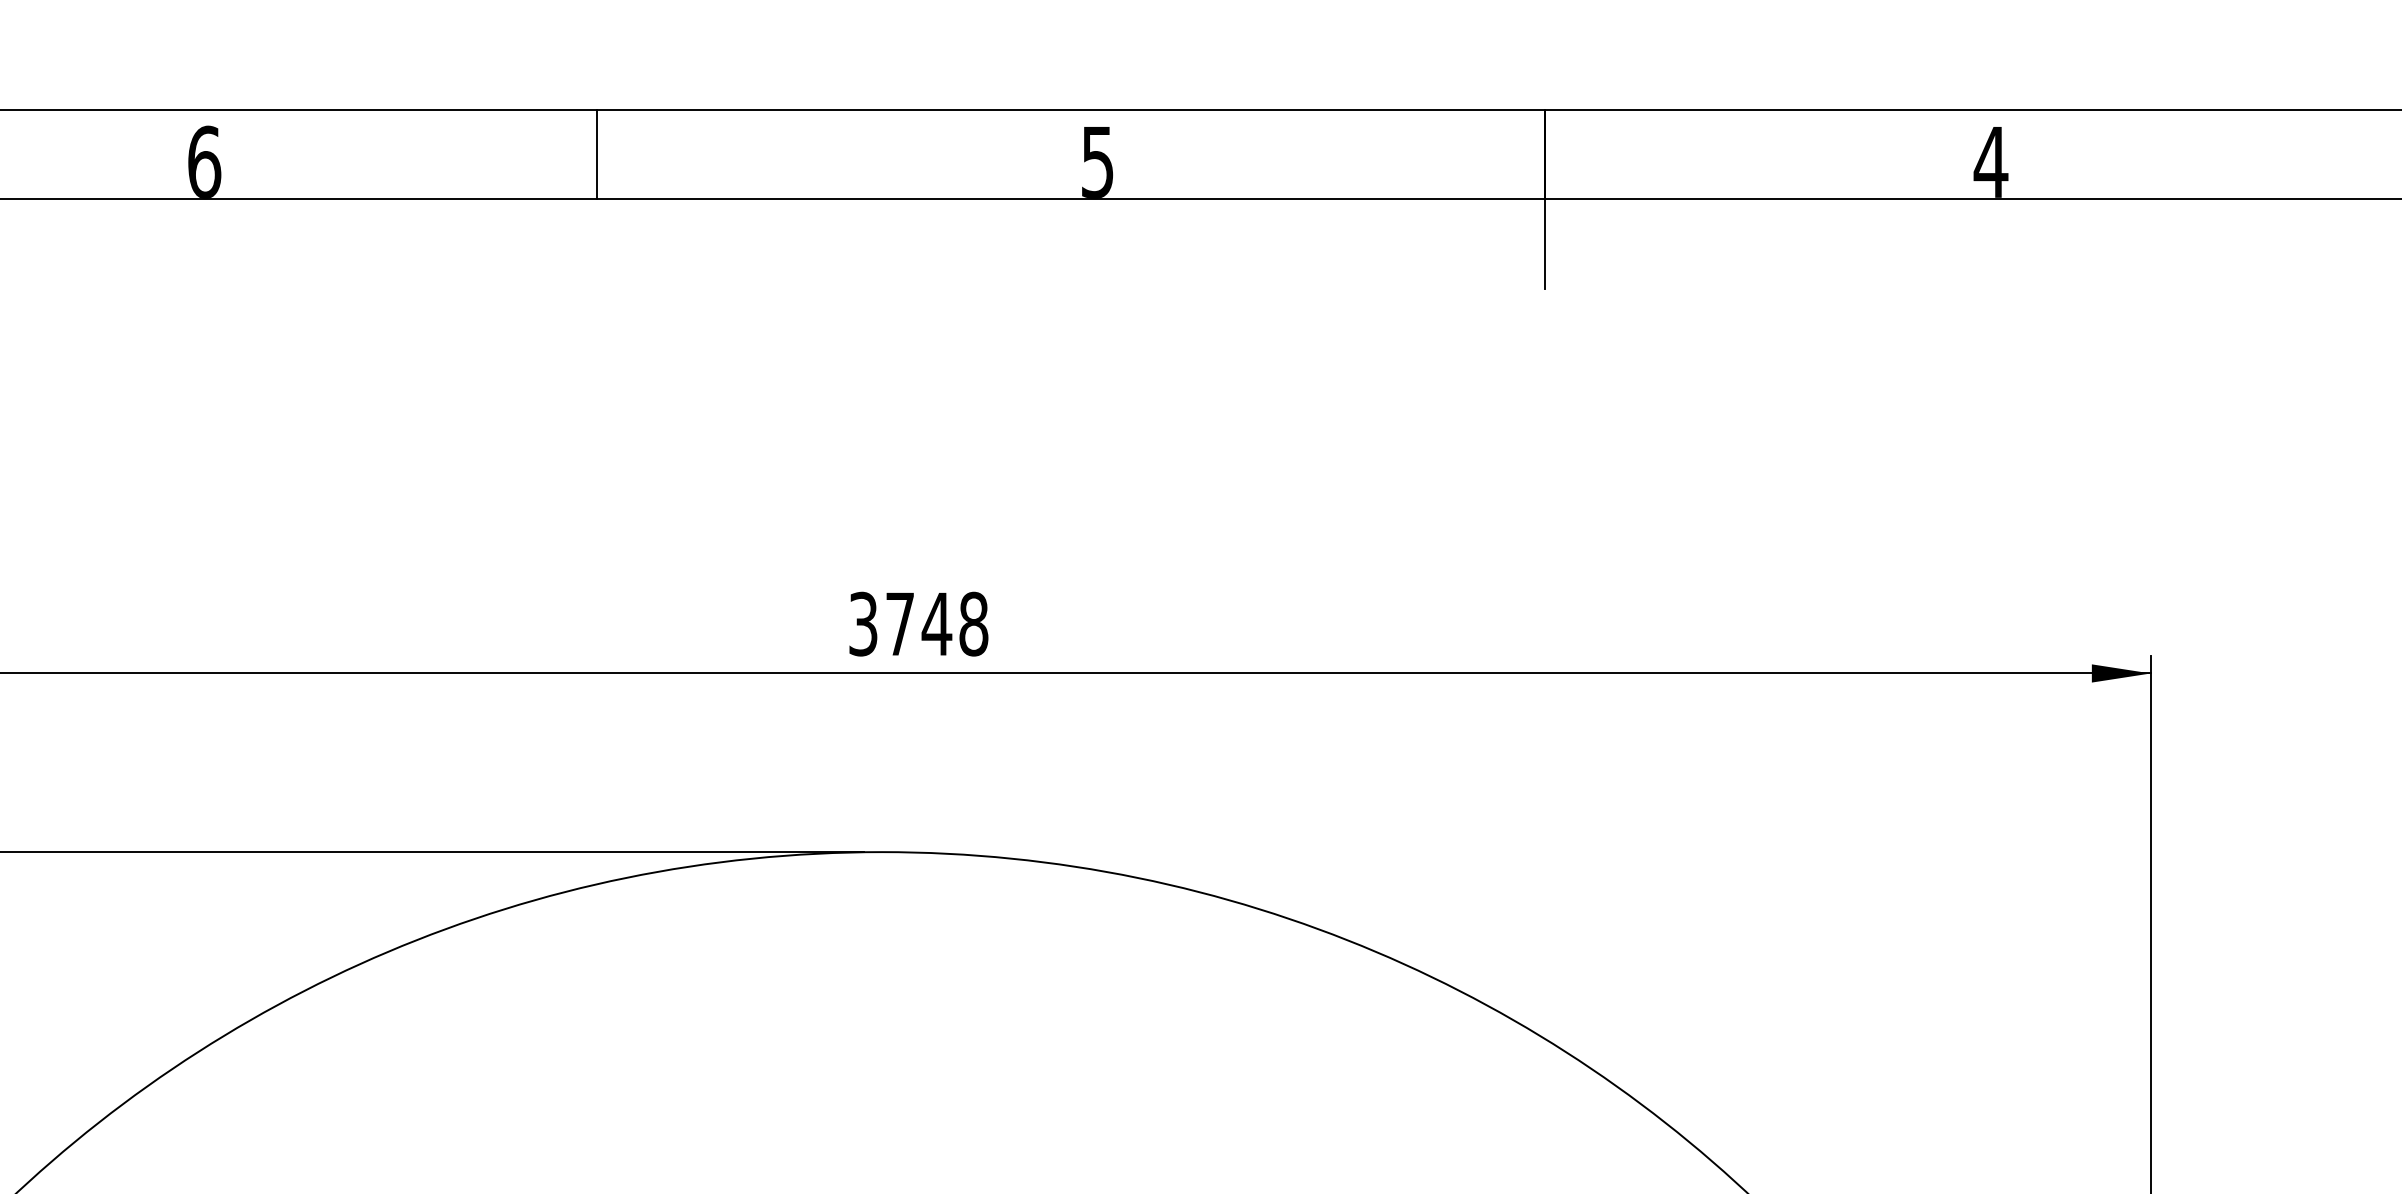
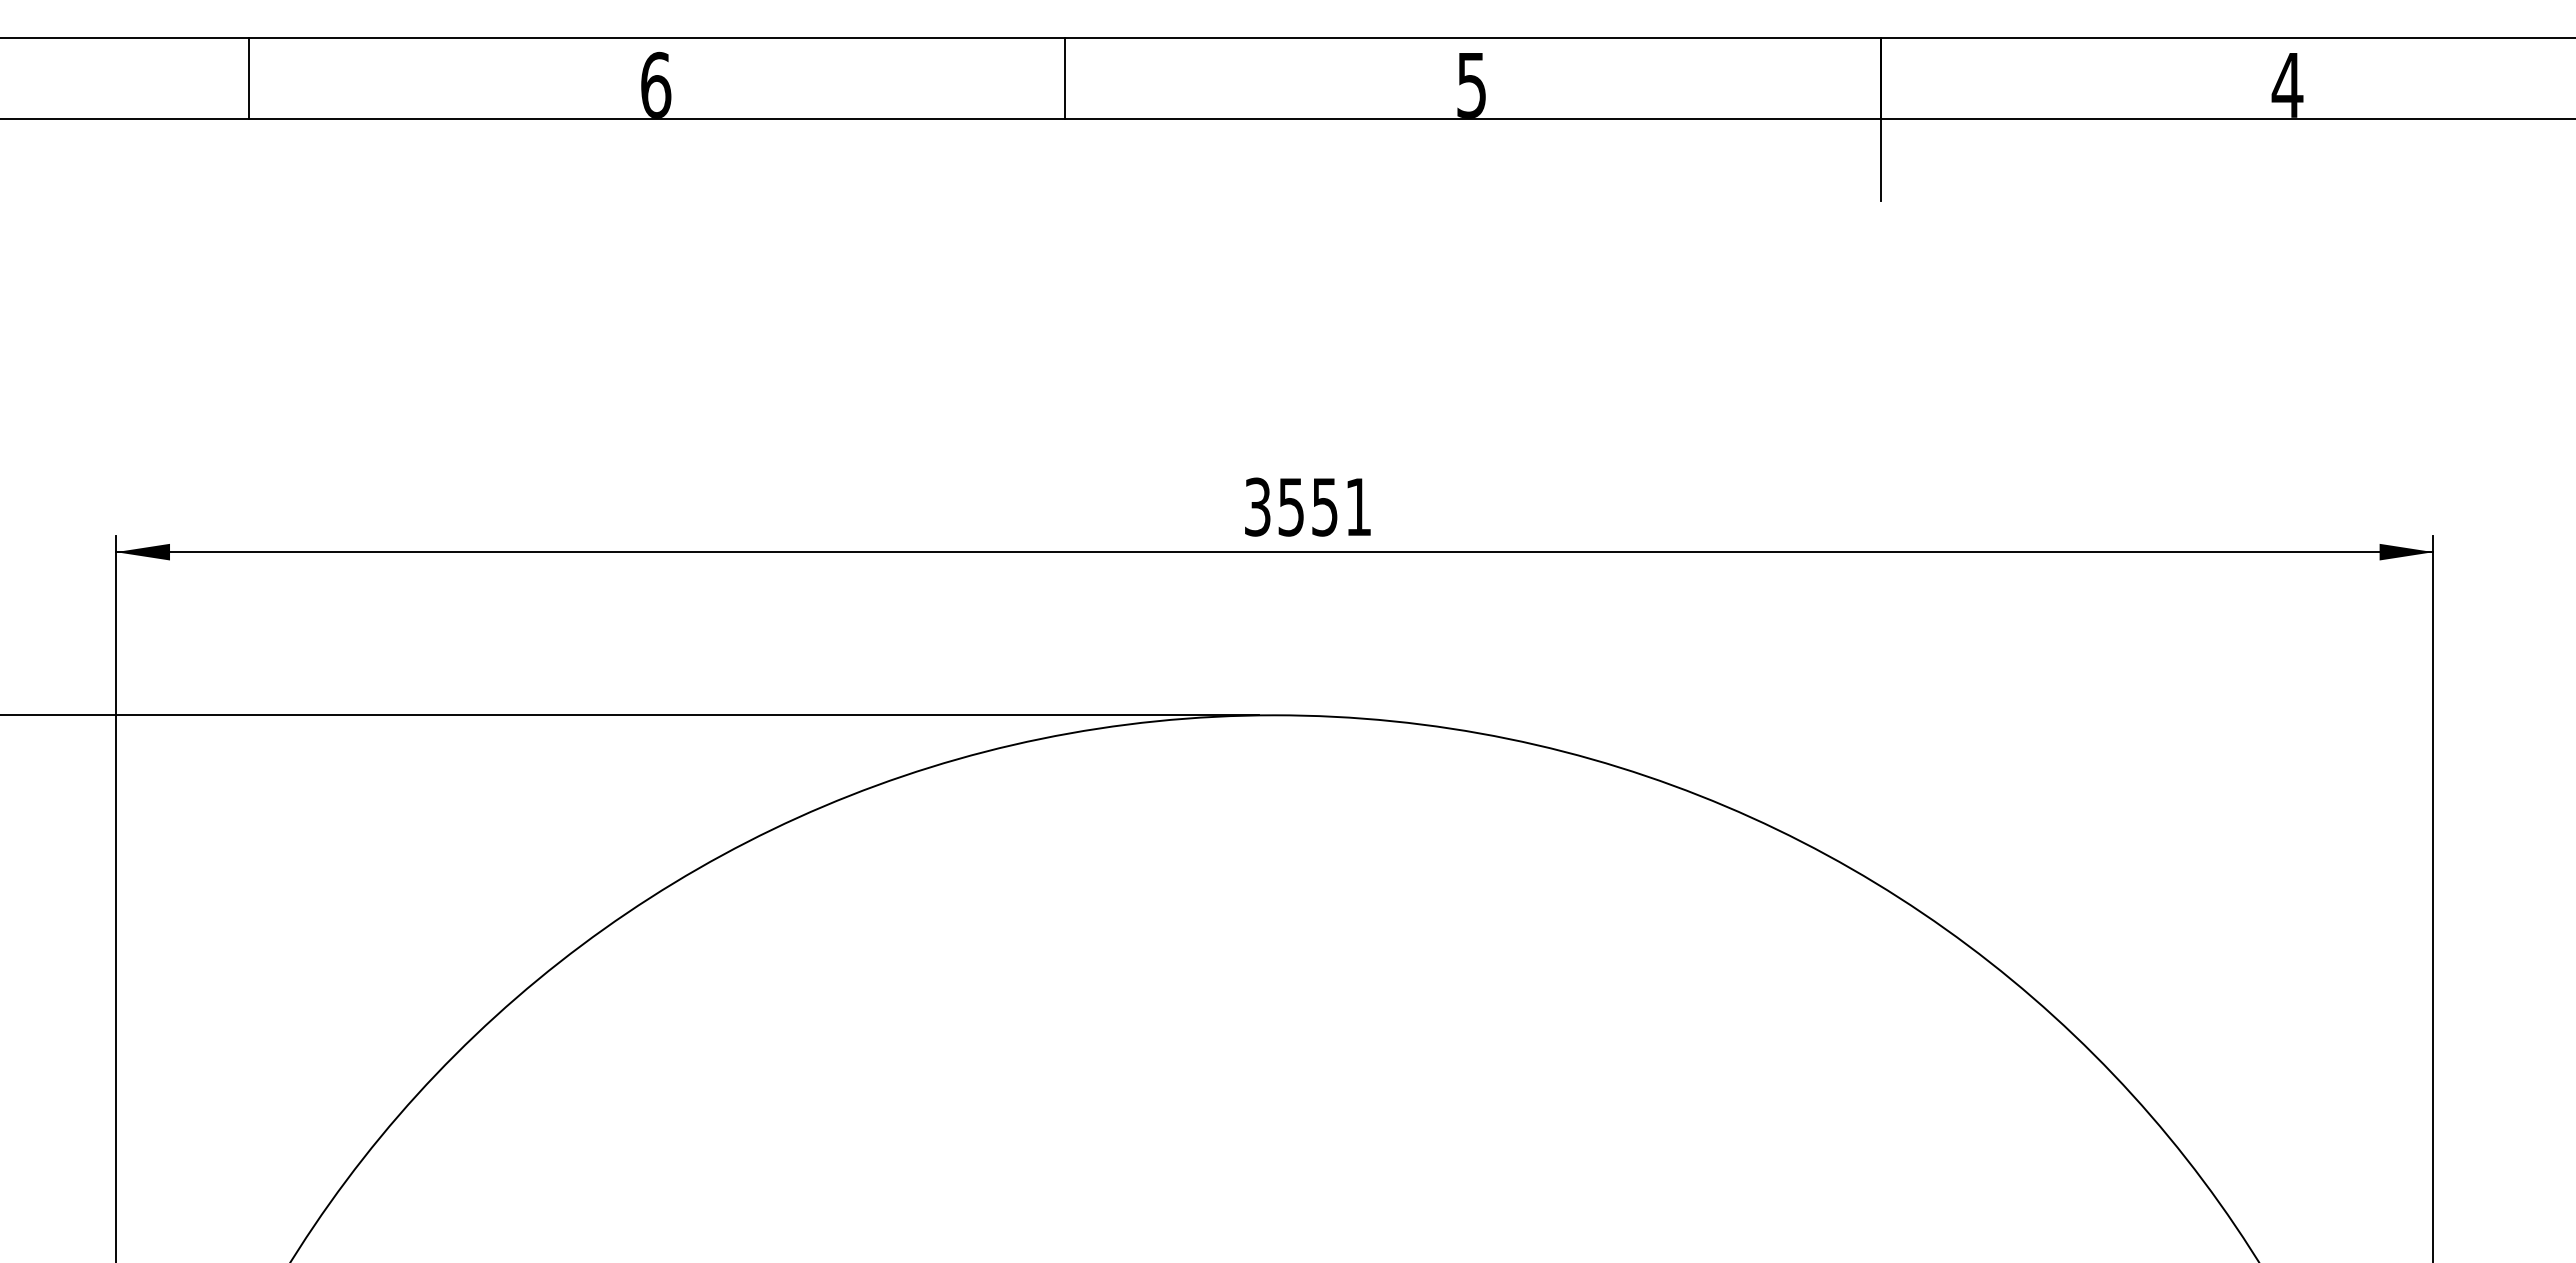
line: (597, 154) -> (1064, 78), moved
text: (936, 623) -> (1324, 506), 3748 -> 3551

